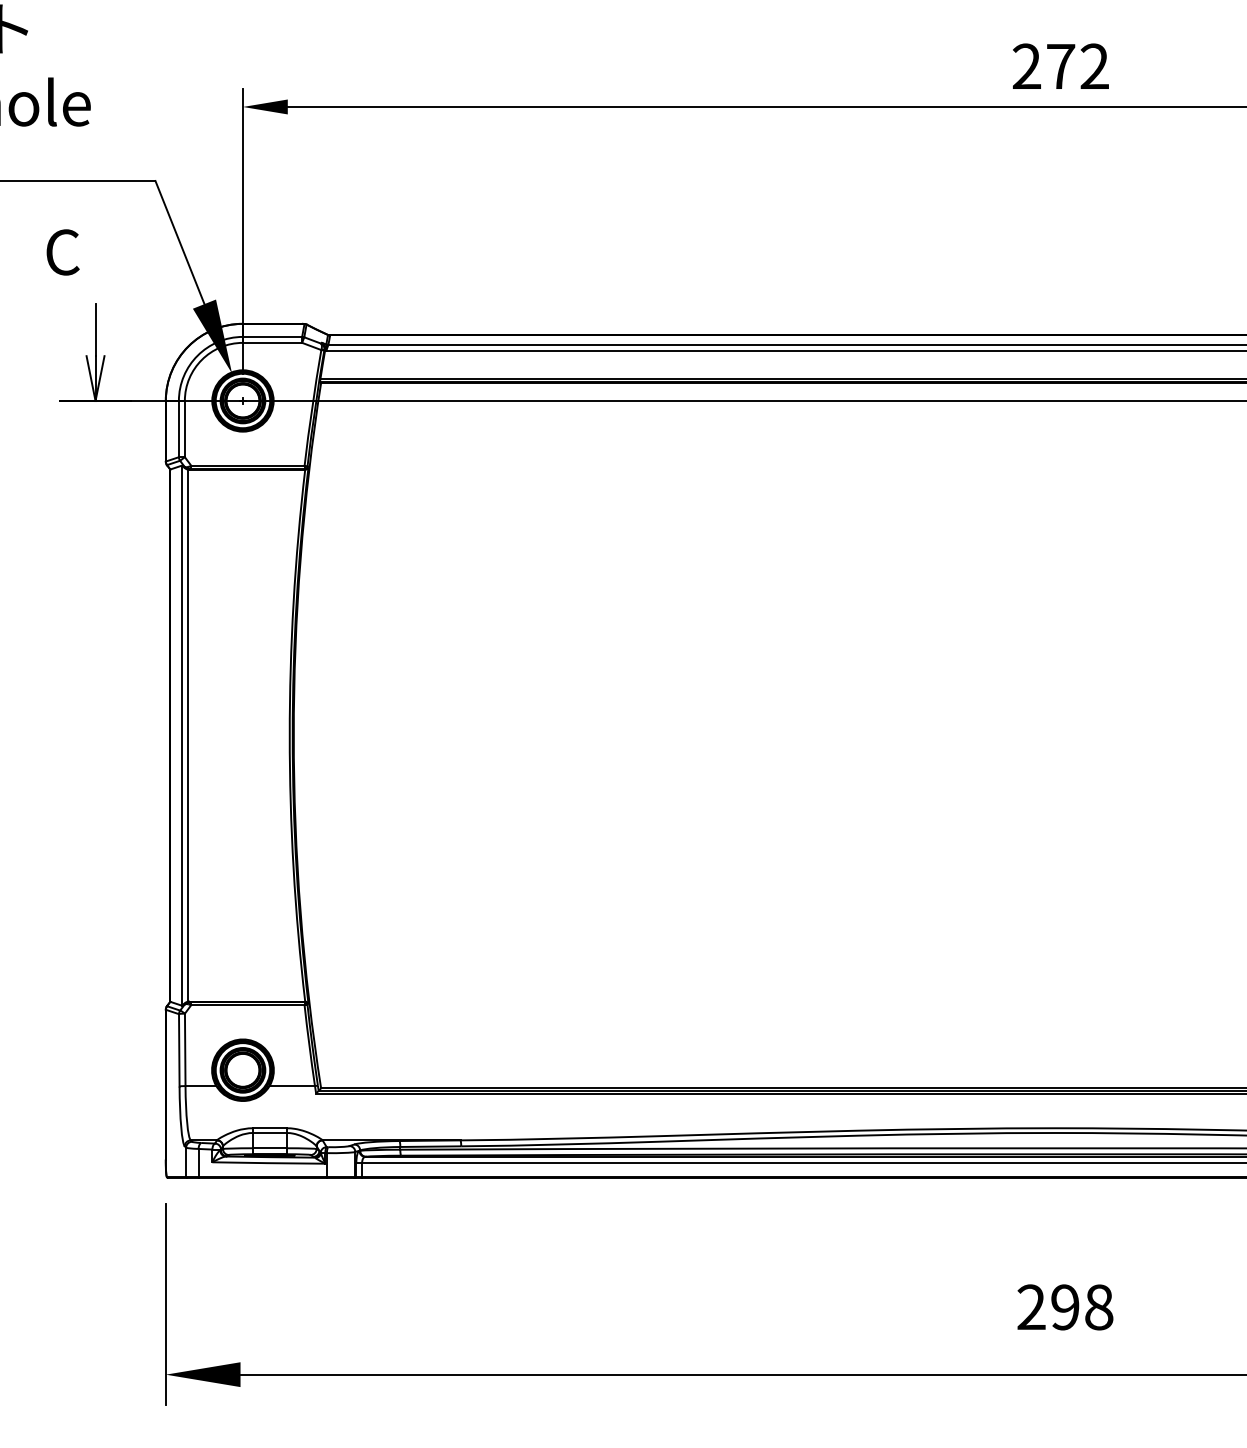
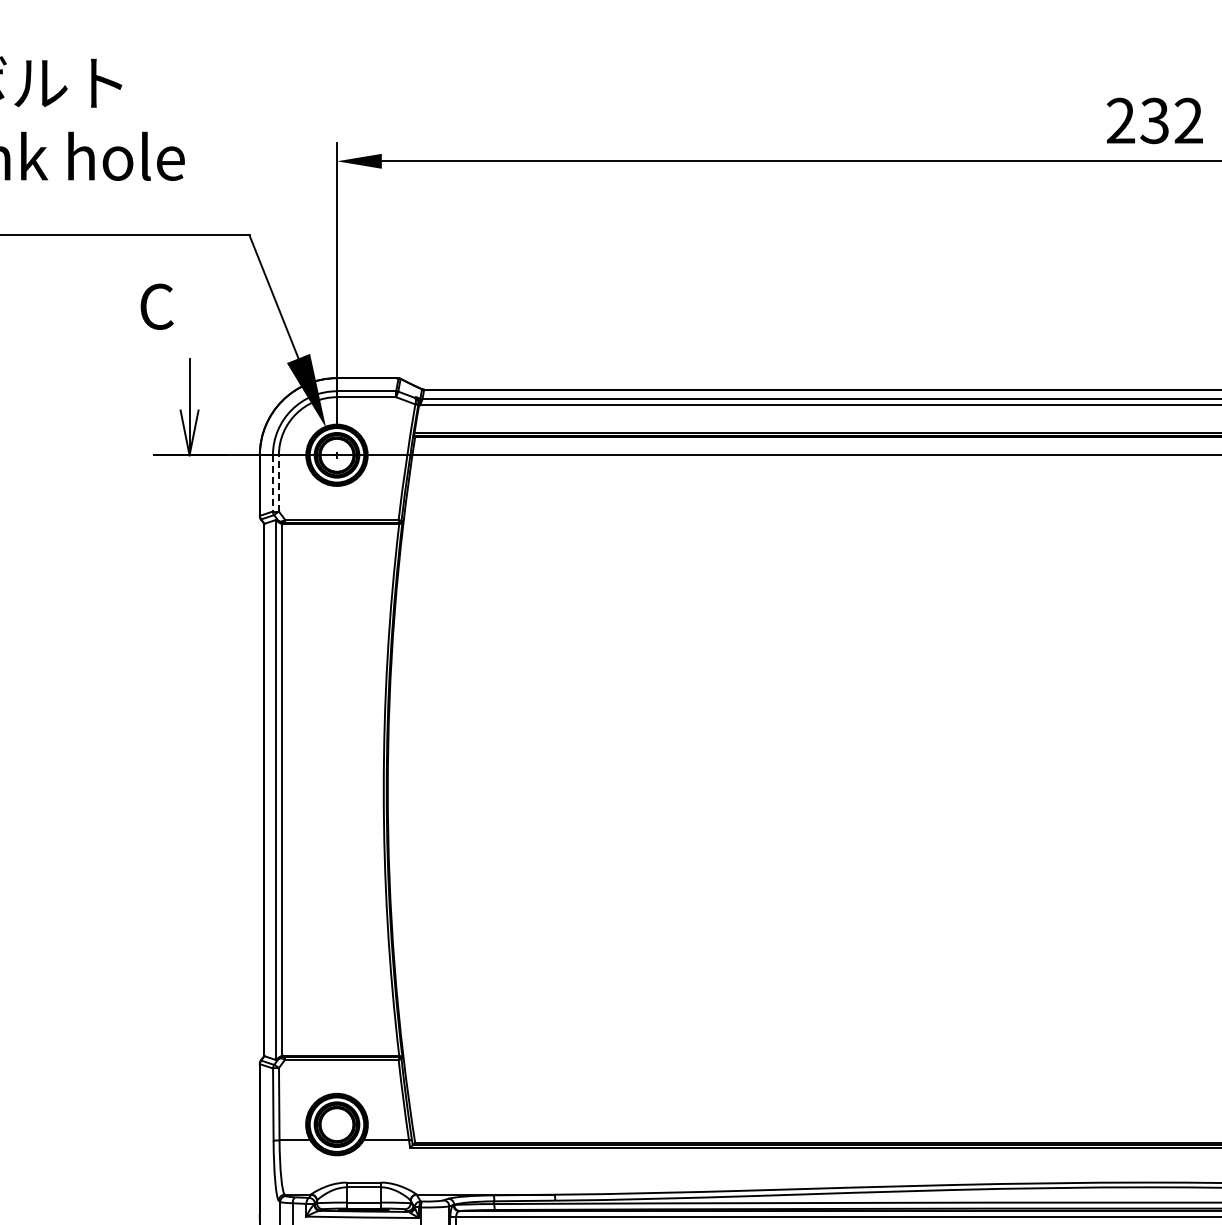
text: (1060, 66) -> (1154, 120), 272 -> 232
line: (184, 428) -> (278, 482), solid -> dashed
line: (178, 429) -> (272, 483), solid -> dashed

